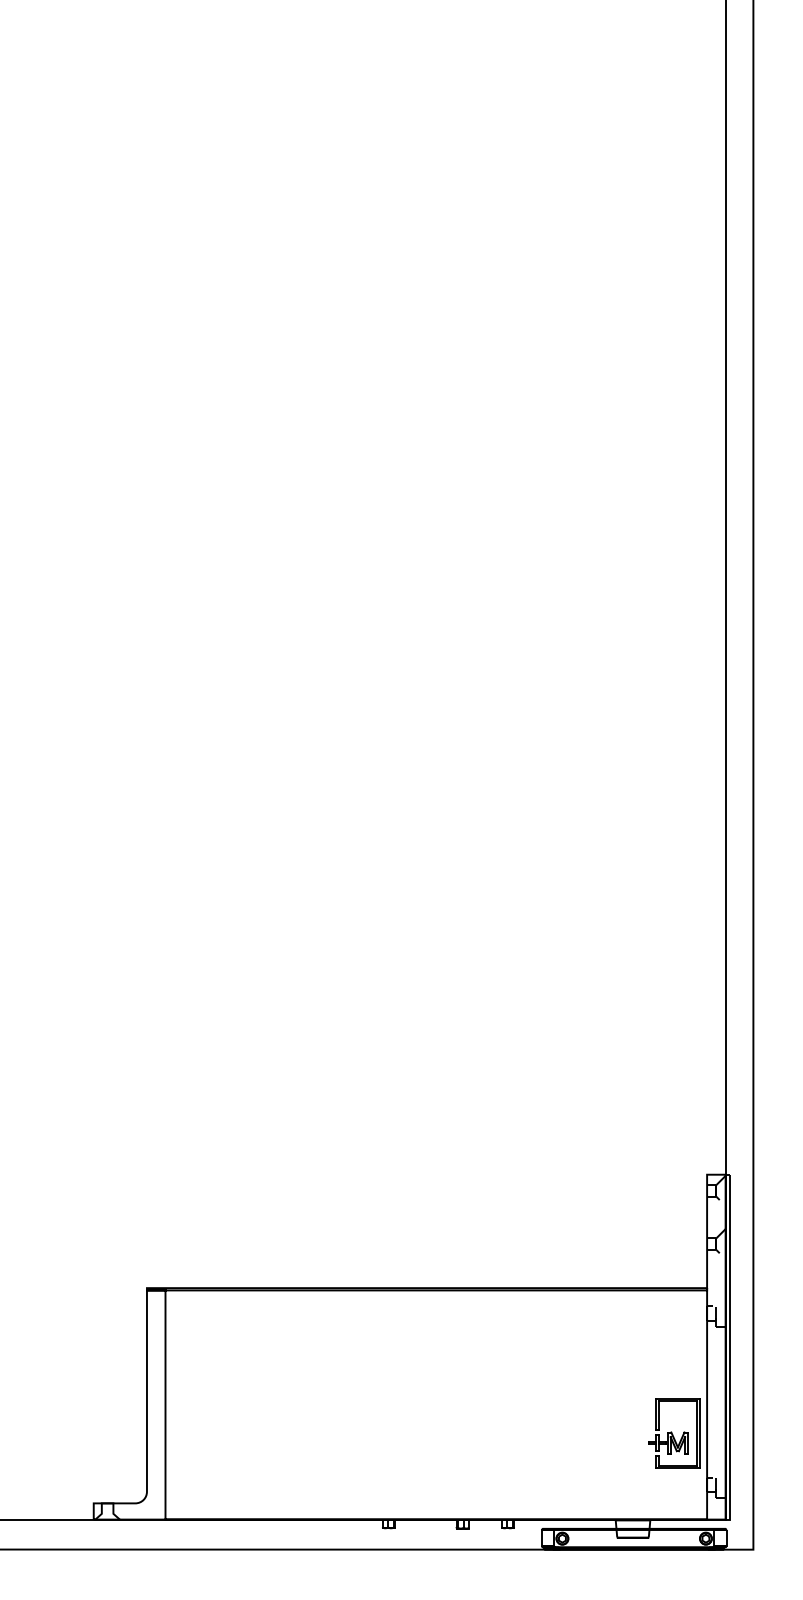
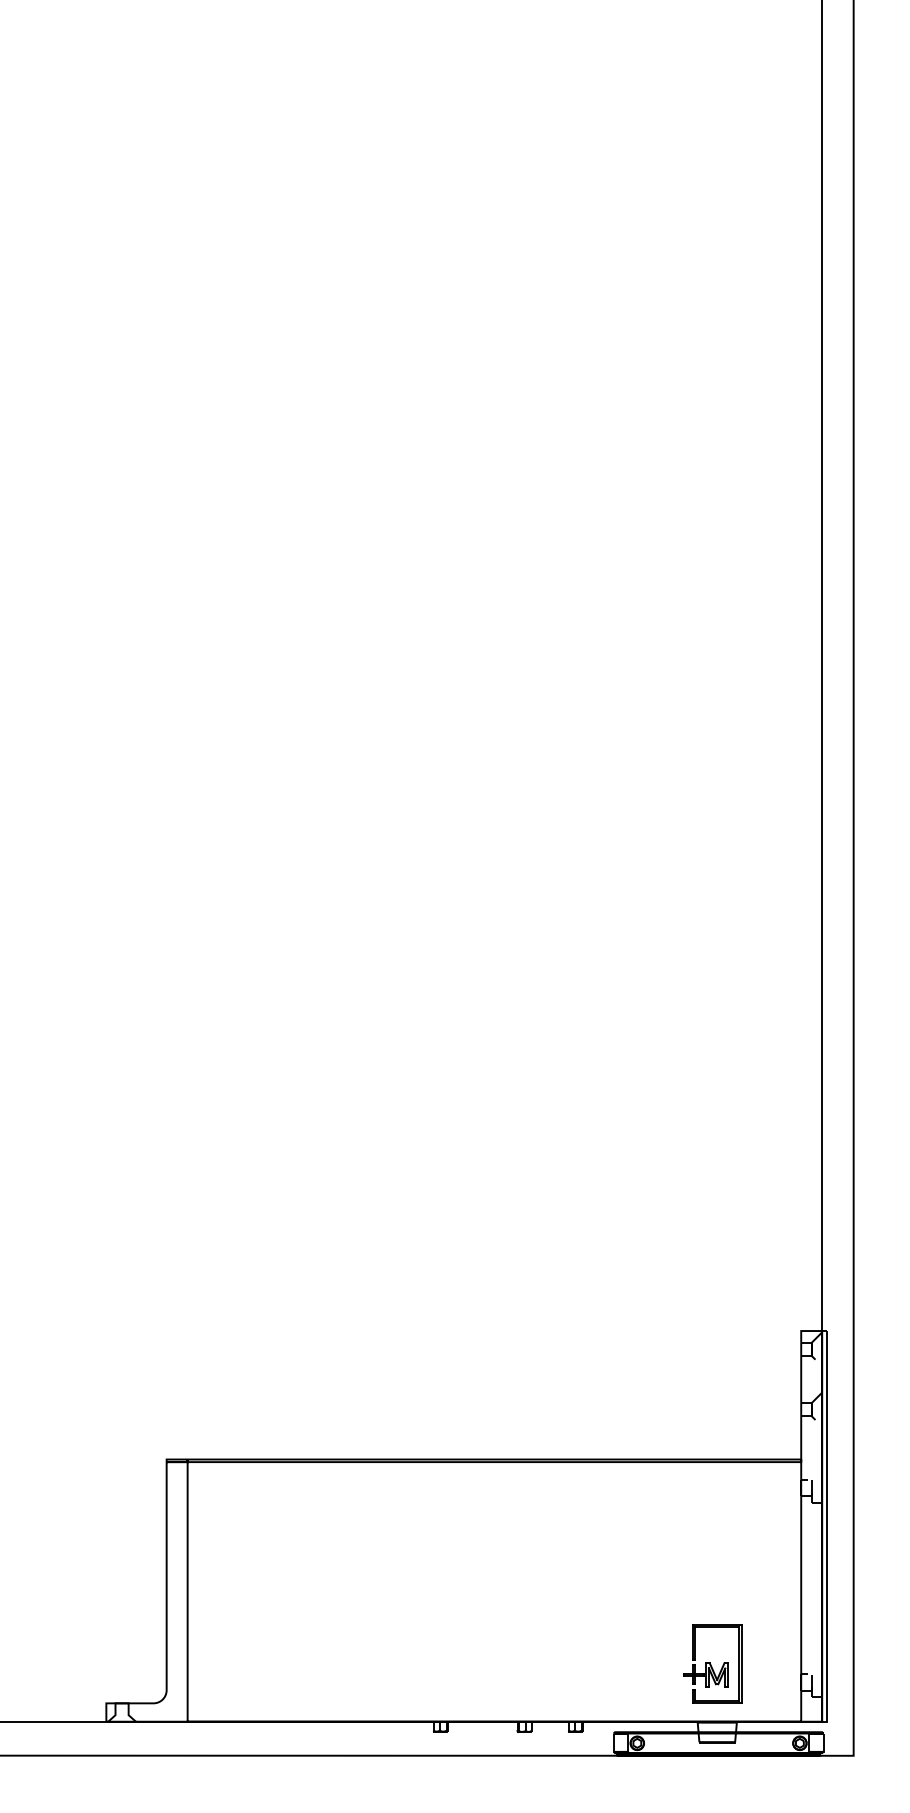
part: (673, 1432) -> (712, 1663), moved

